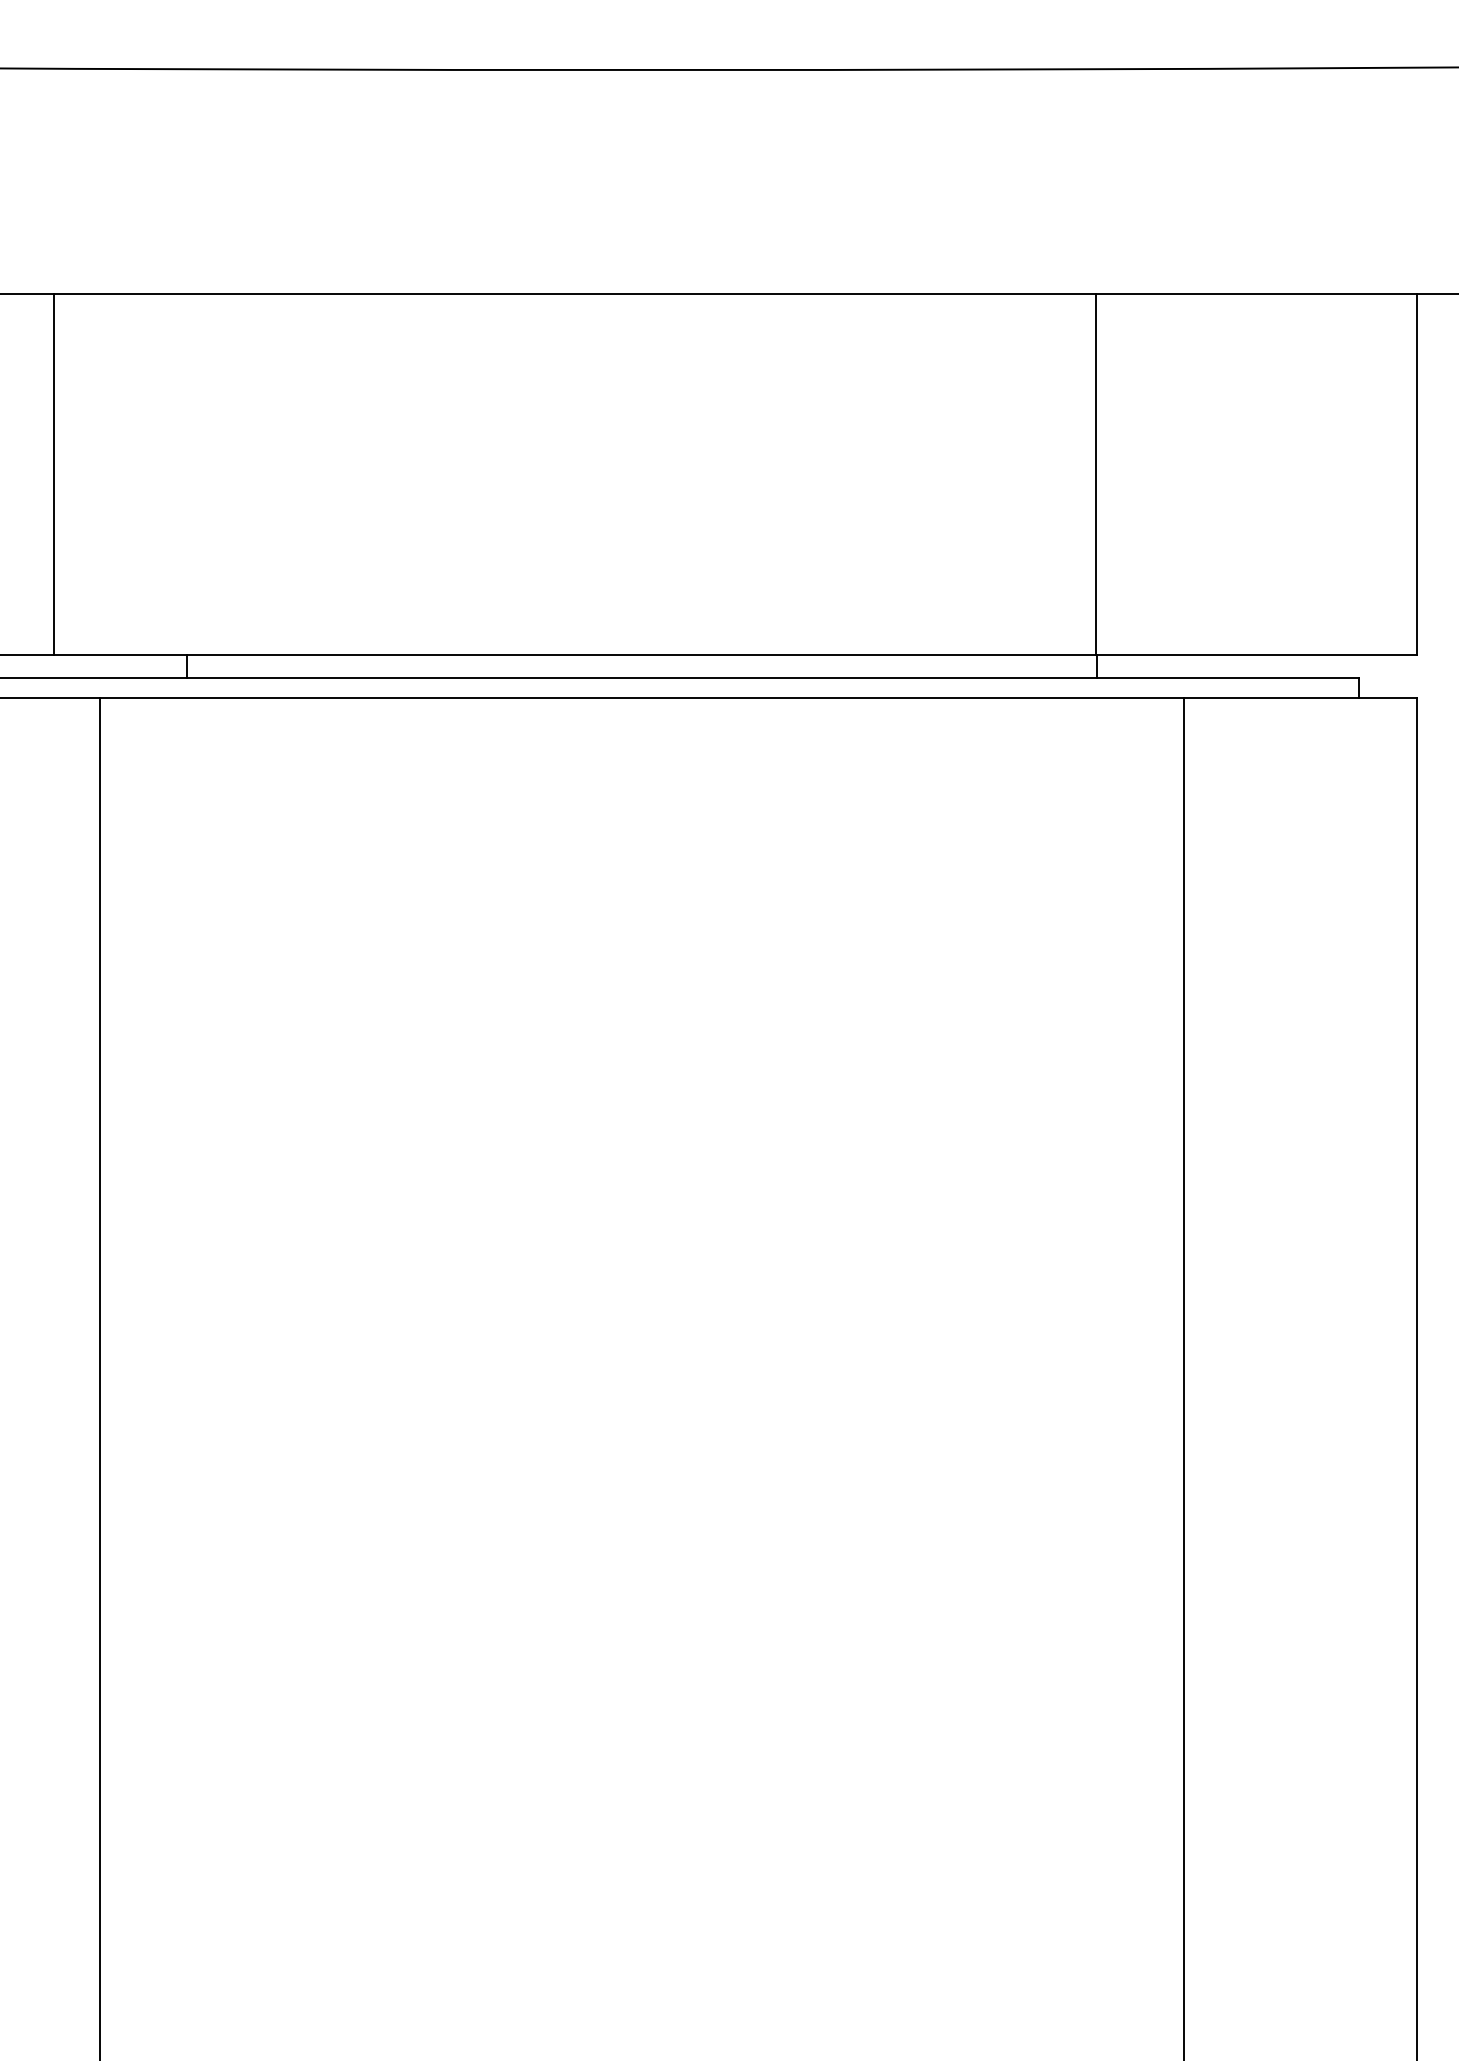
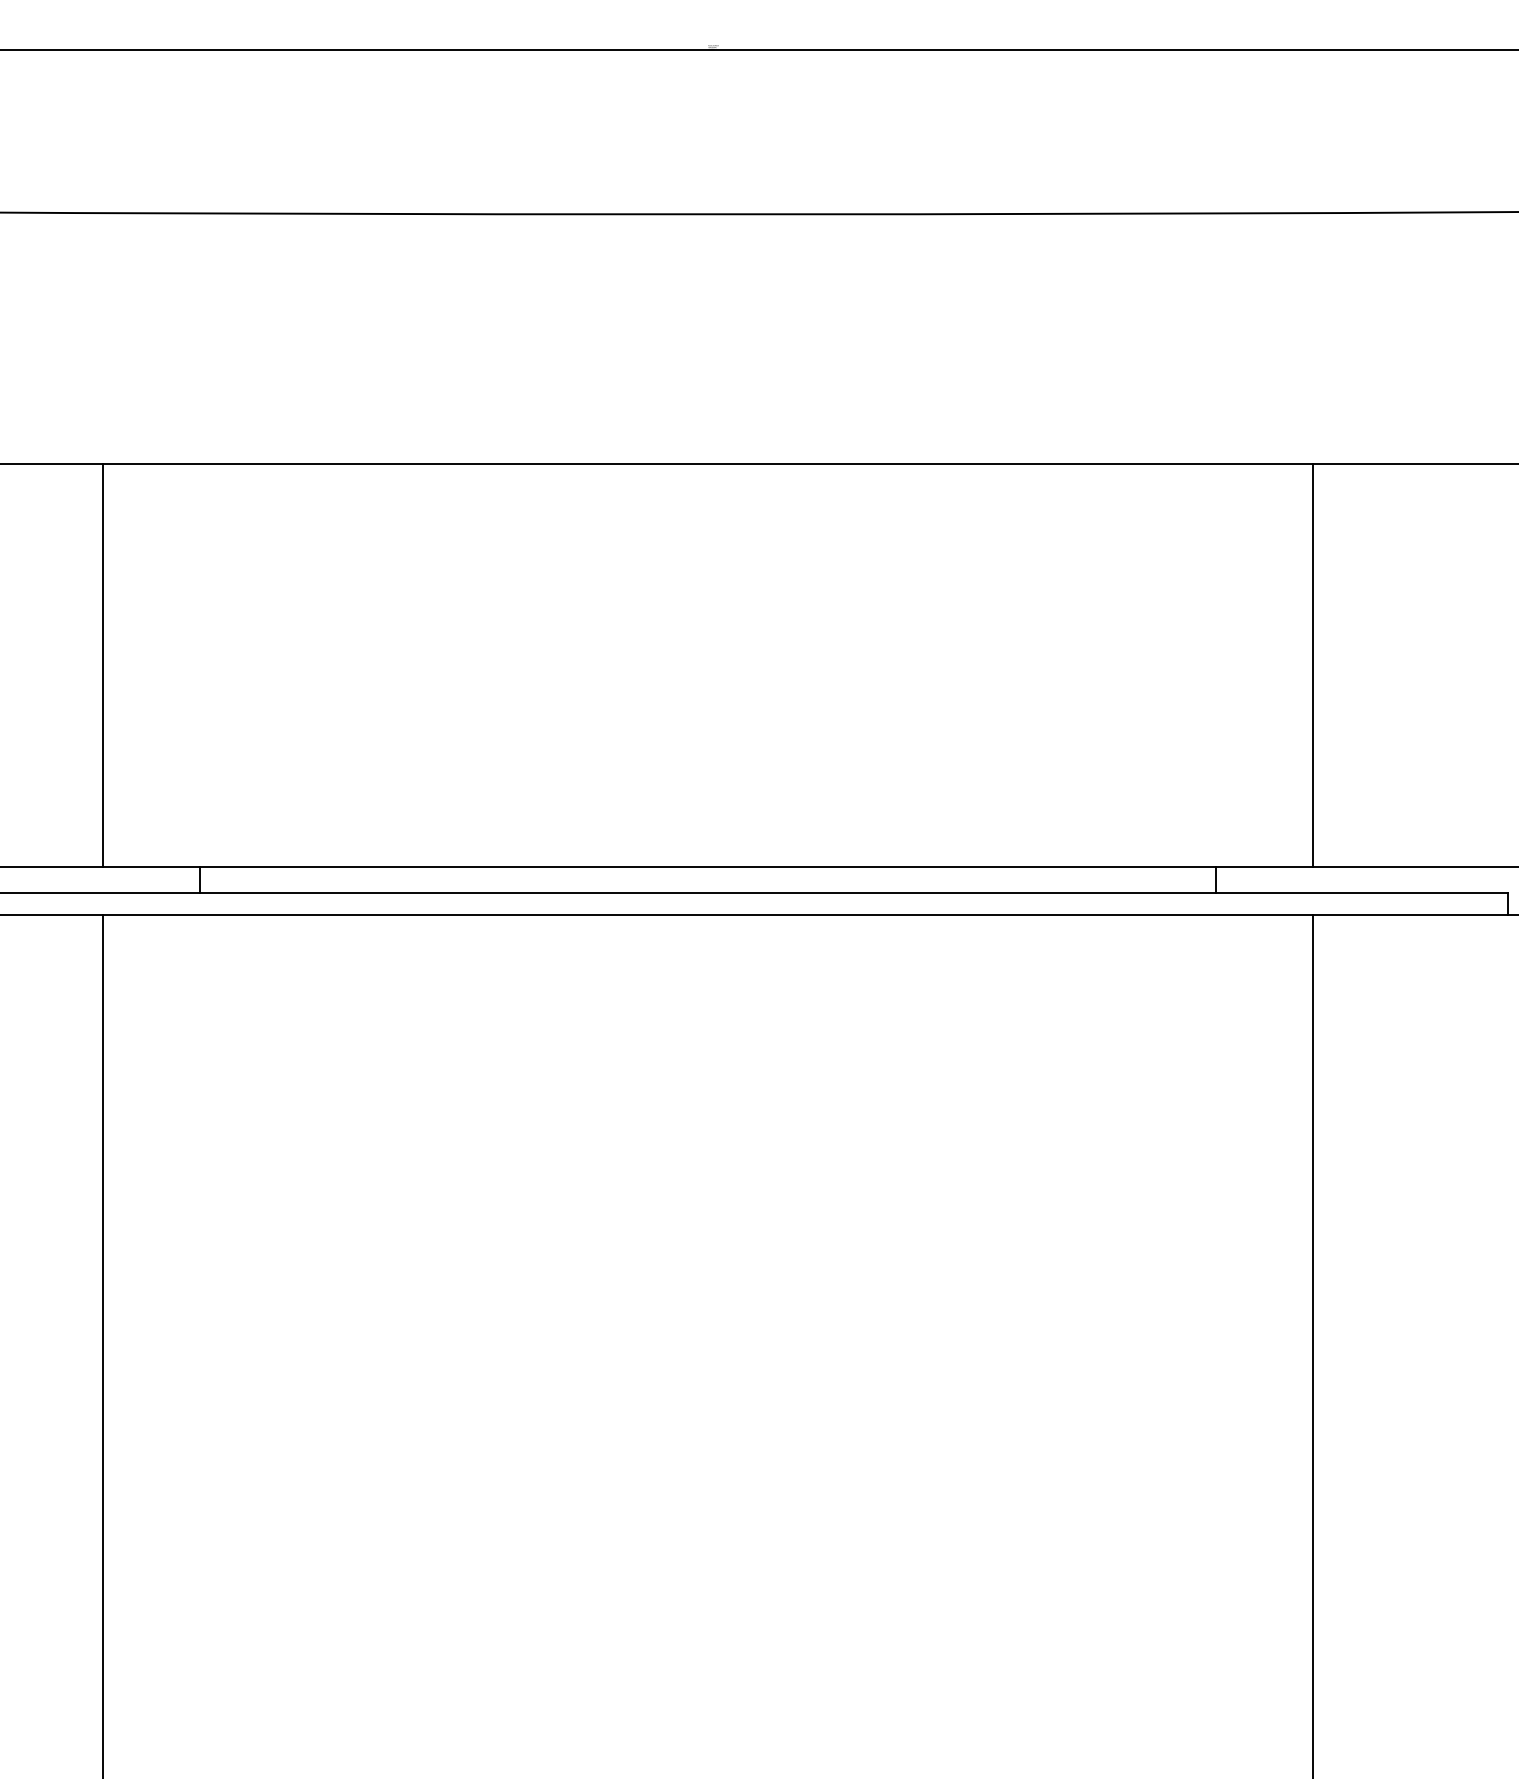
line: (53, 474) -> (102, 665), moved
line: (1096, 474) -> (1313, 665), moved

